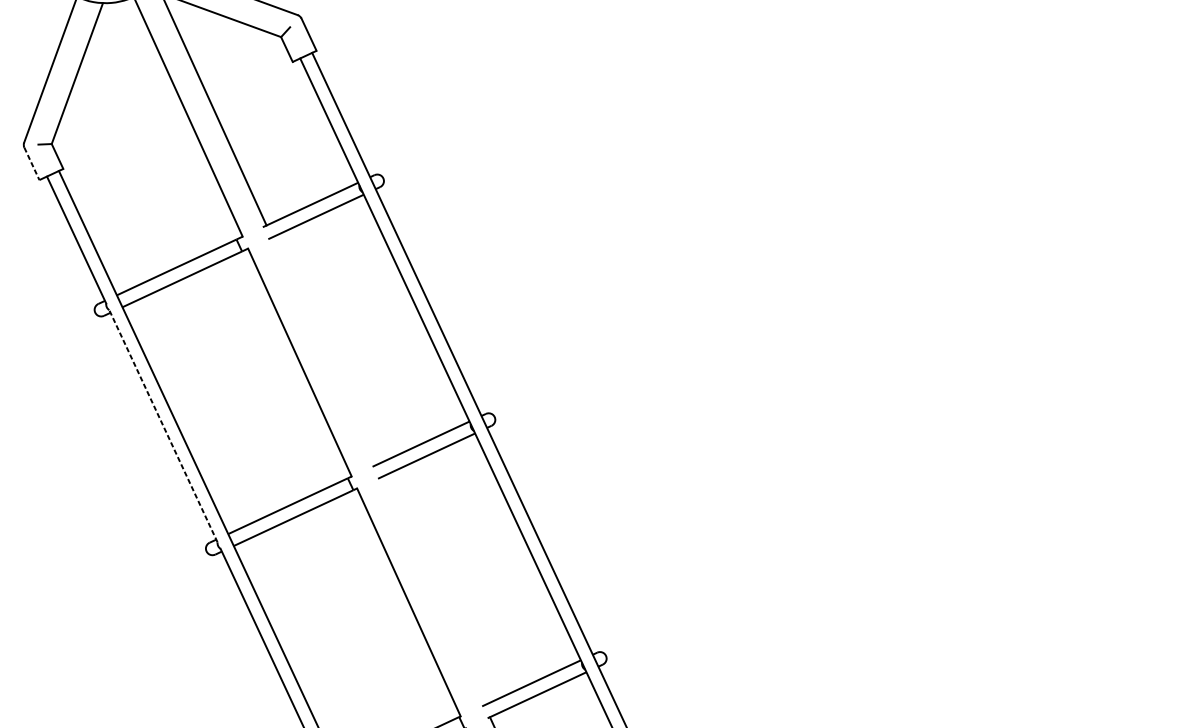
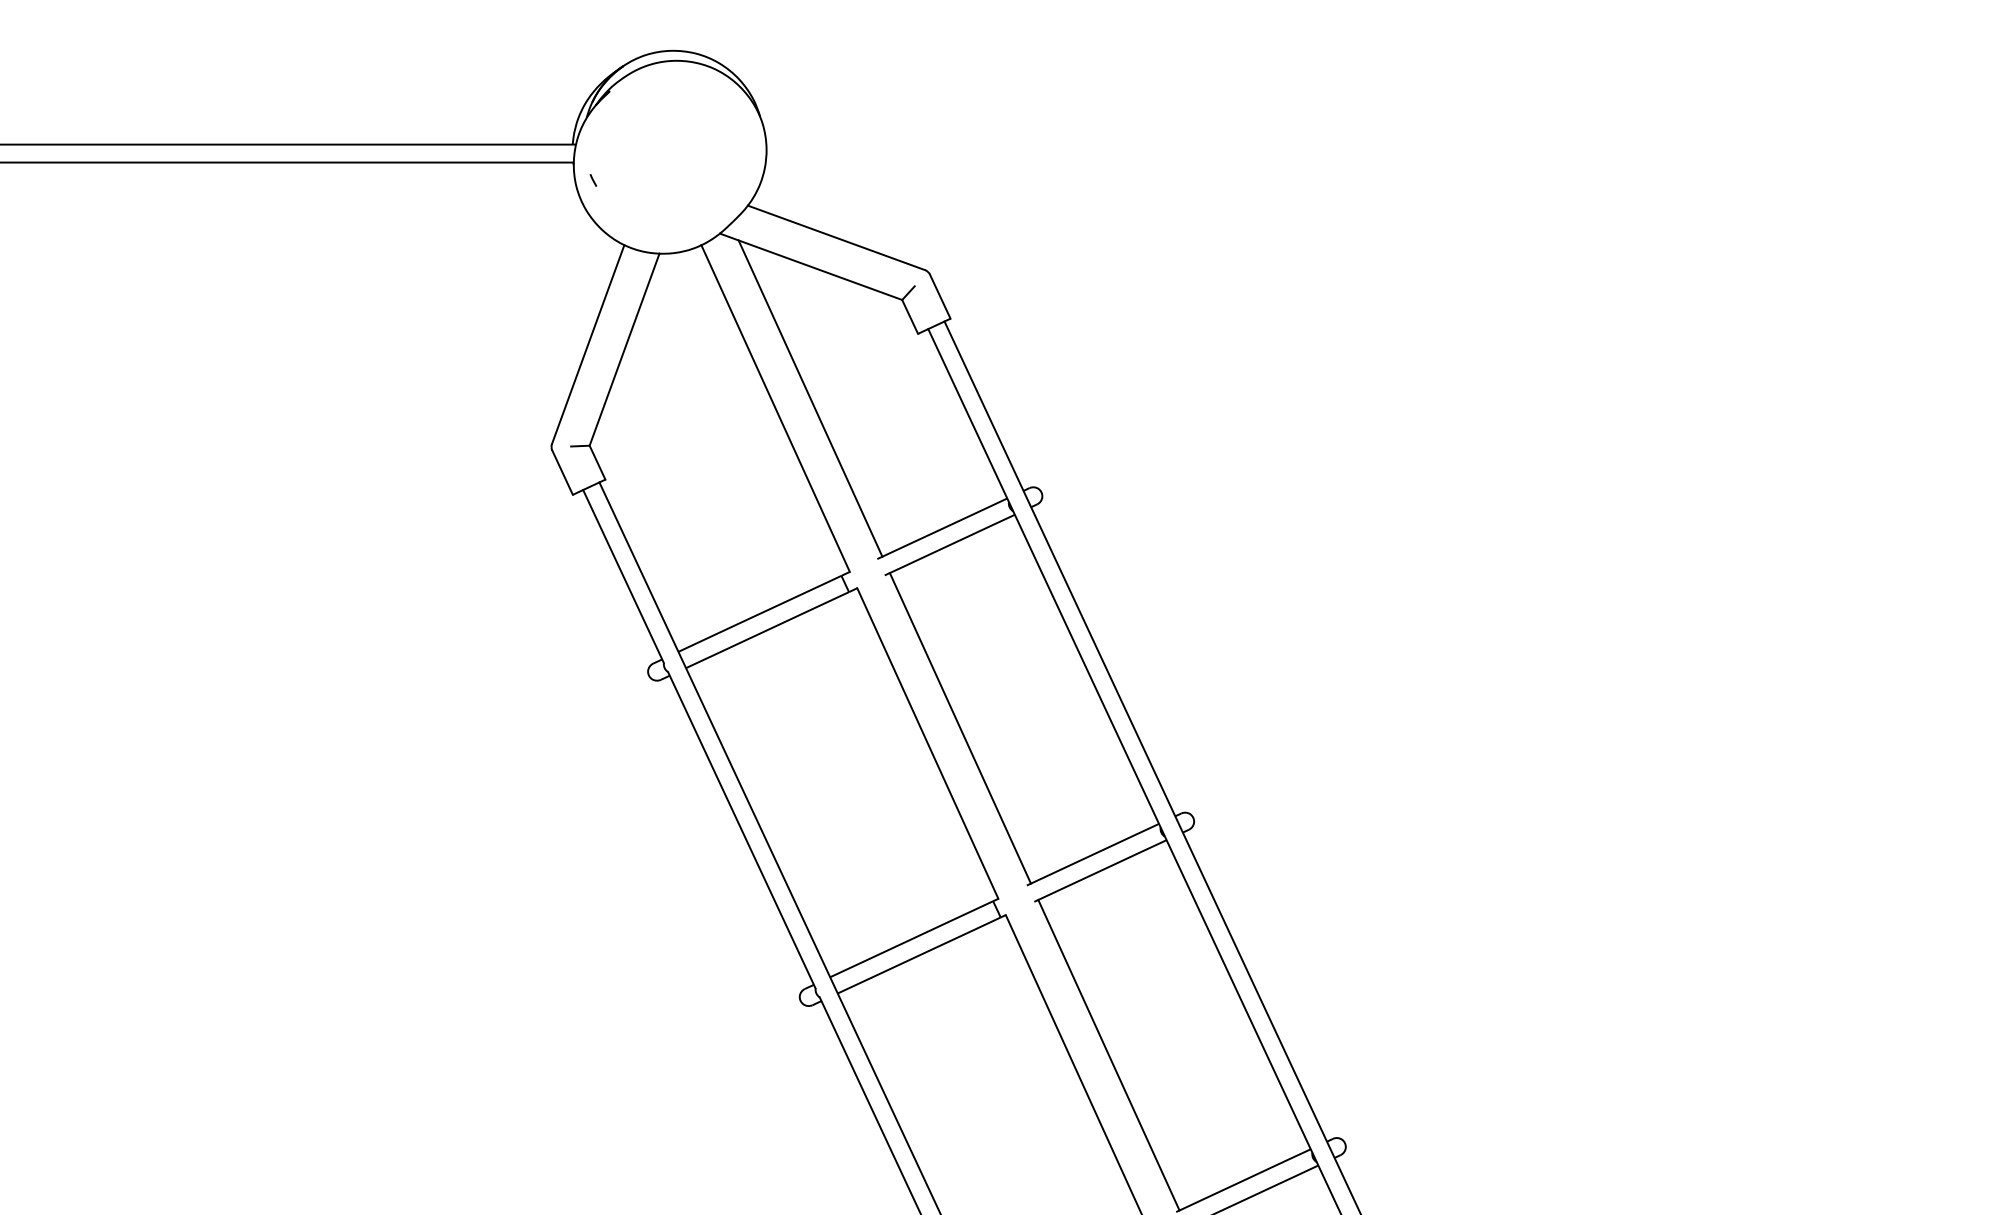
line: (31, 164) -> (562, 473), dashed -> solid
line: (323, 351) -> (959, 728), added
line: (163, 425) -> (741, 829), dashed -> solid
line: (432, 590) -> (1108, 1054), added

